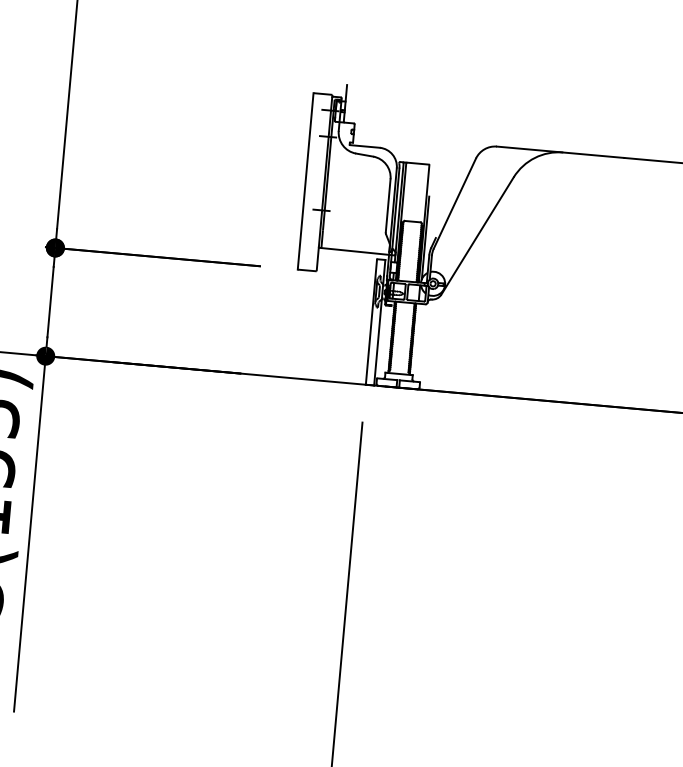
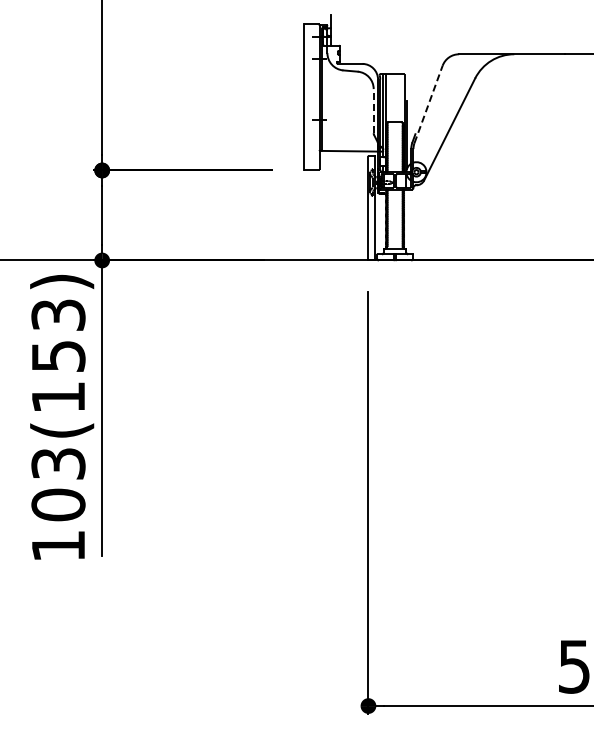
line: (454, 202) -> (428, 103), solid -> dashed
line: (388, 204) -> (373, 110), solid -> dashed

